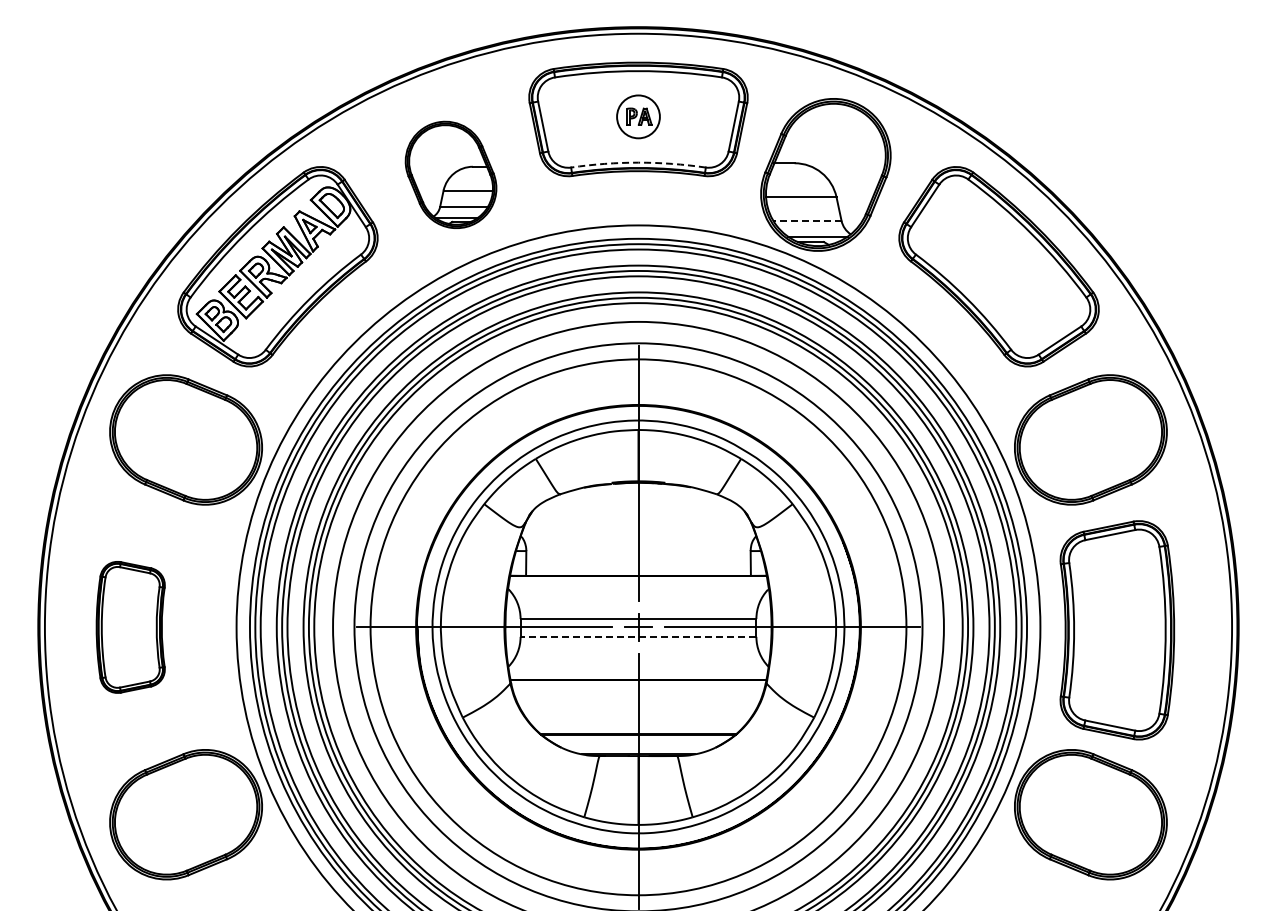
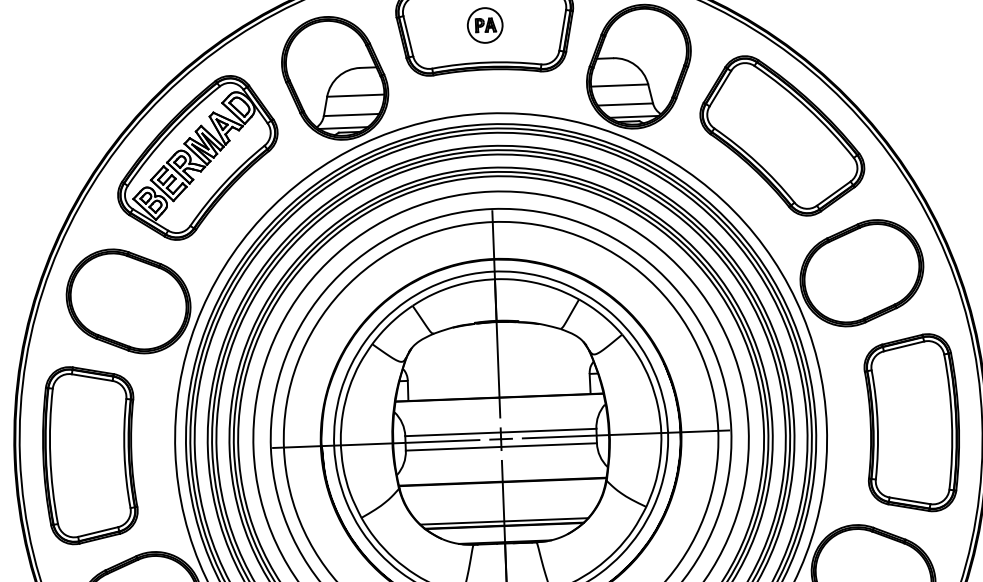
arc: (638, 162) -> (486, 62), dashed -> solid
part: (450, 174) -> (334, 78), size x1.43
line: (806, 220) -> (624, 104), dashed -> solid
part: (130, 627) -> (89, 455), size x1.67
part: (1117, 630) -> (912, 423), moved
line: (638, 636) -> (501, 446), dashed -> solid
line: (638, 728) -> (504, 521), added

